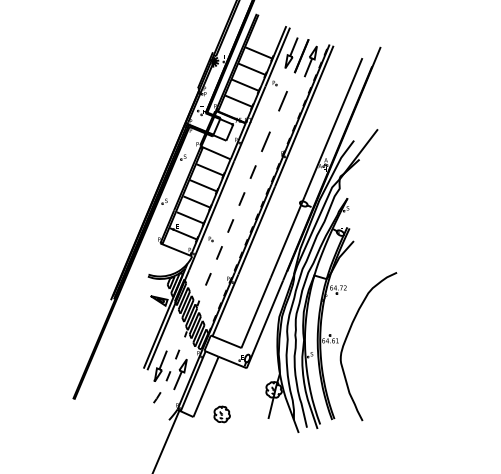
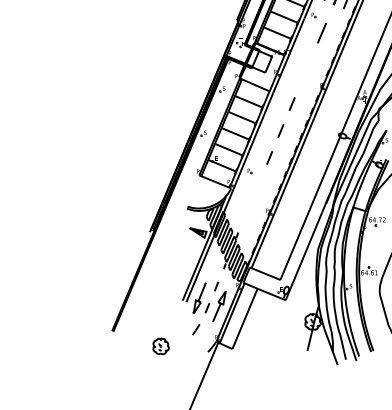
line: (265, 141) -> (304, 73), removed
line: (219, 252) -> (258, 184), removed
line: (208, 279) -> (247, 211), removed
part: (221, 414) -> (160, 346), moved

